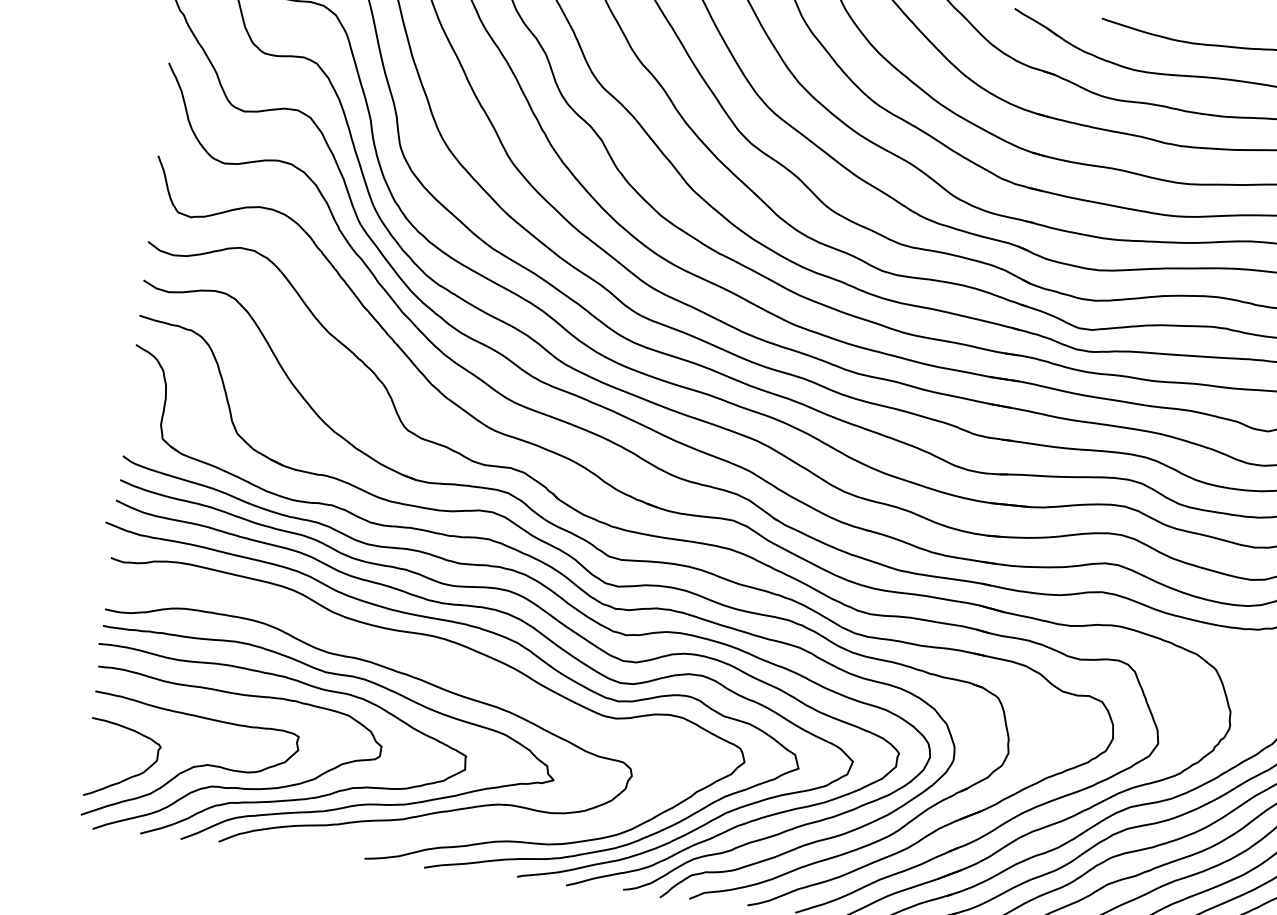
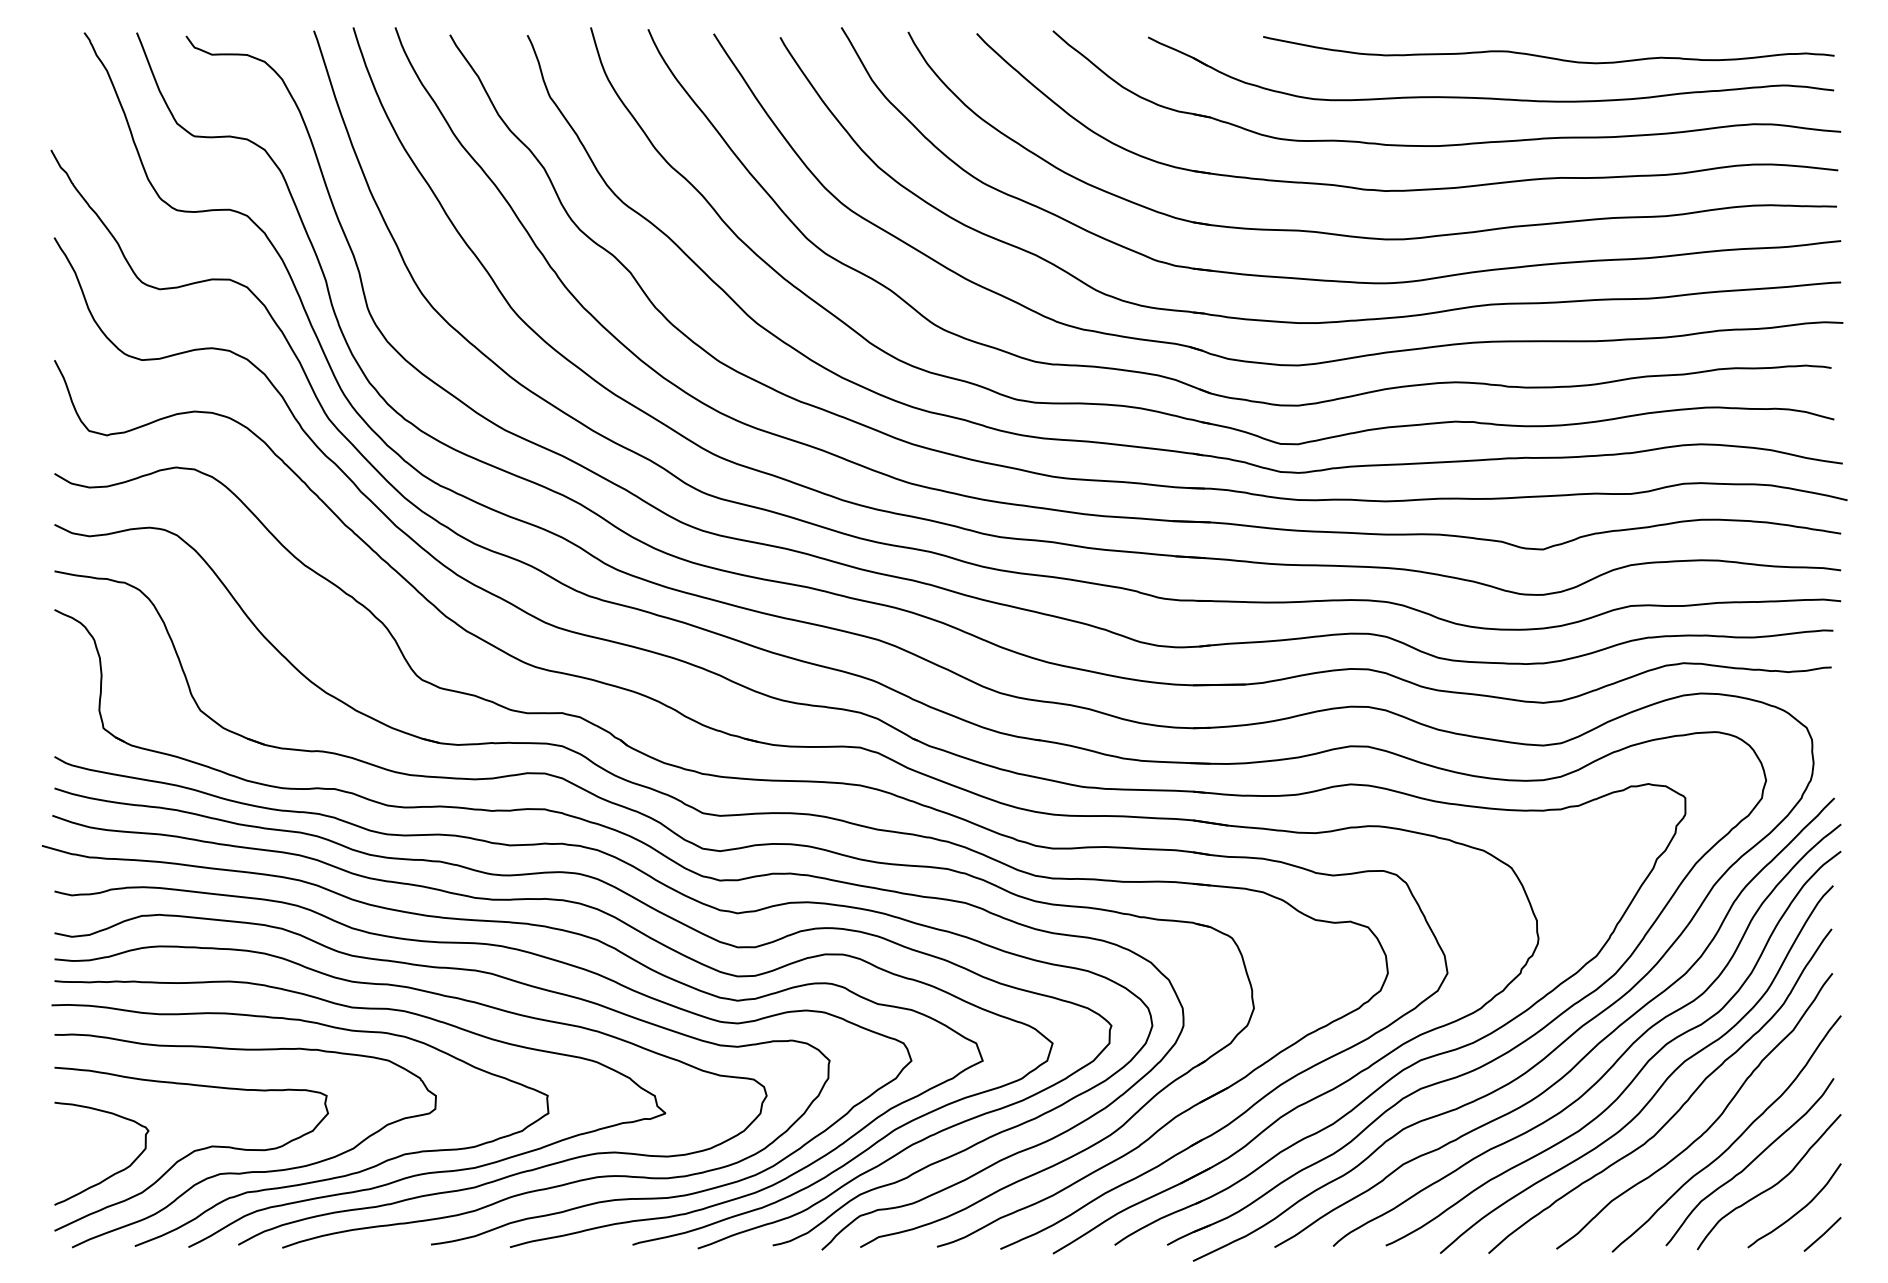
curve: (403, 652) -> (450, 969), added

